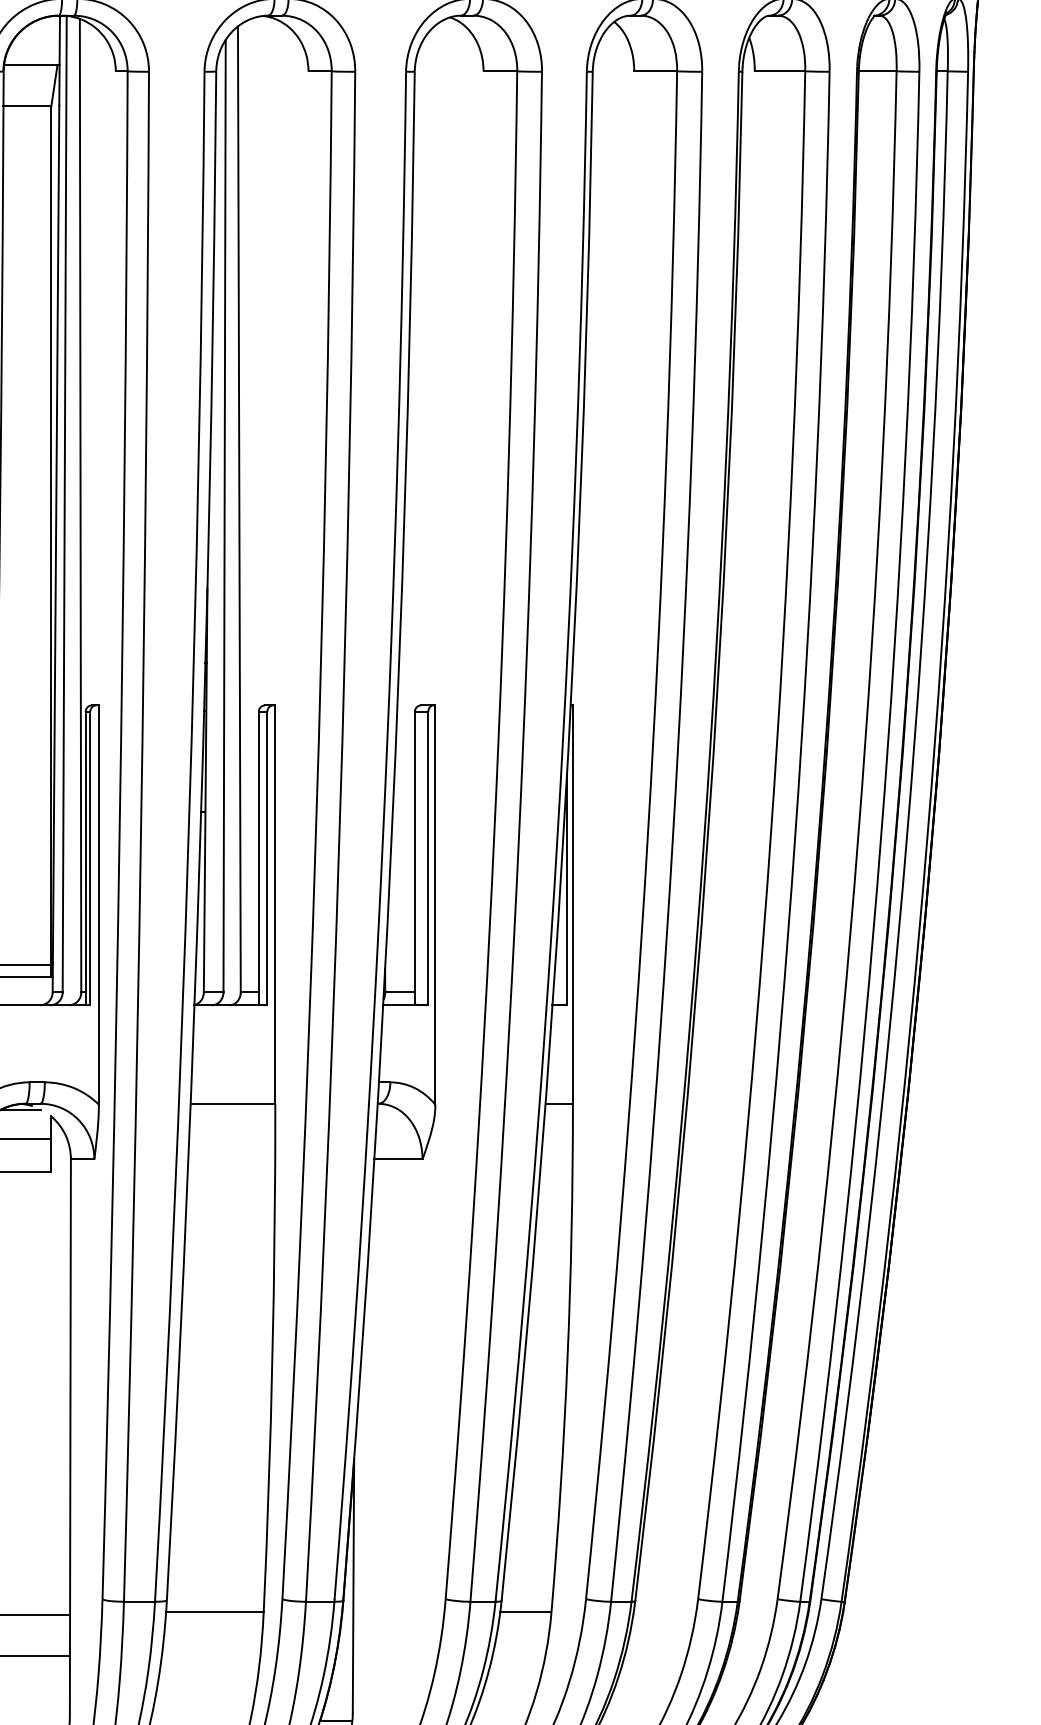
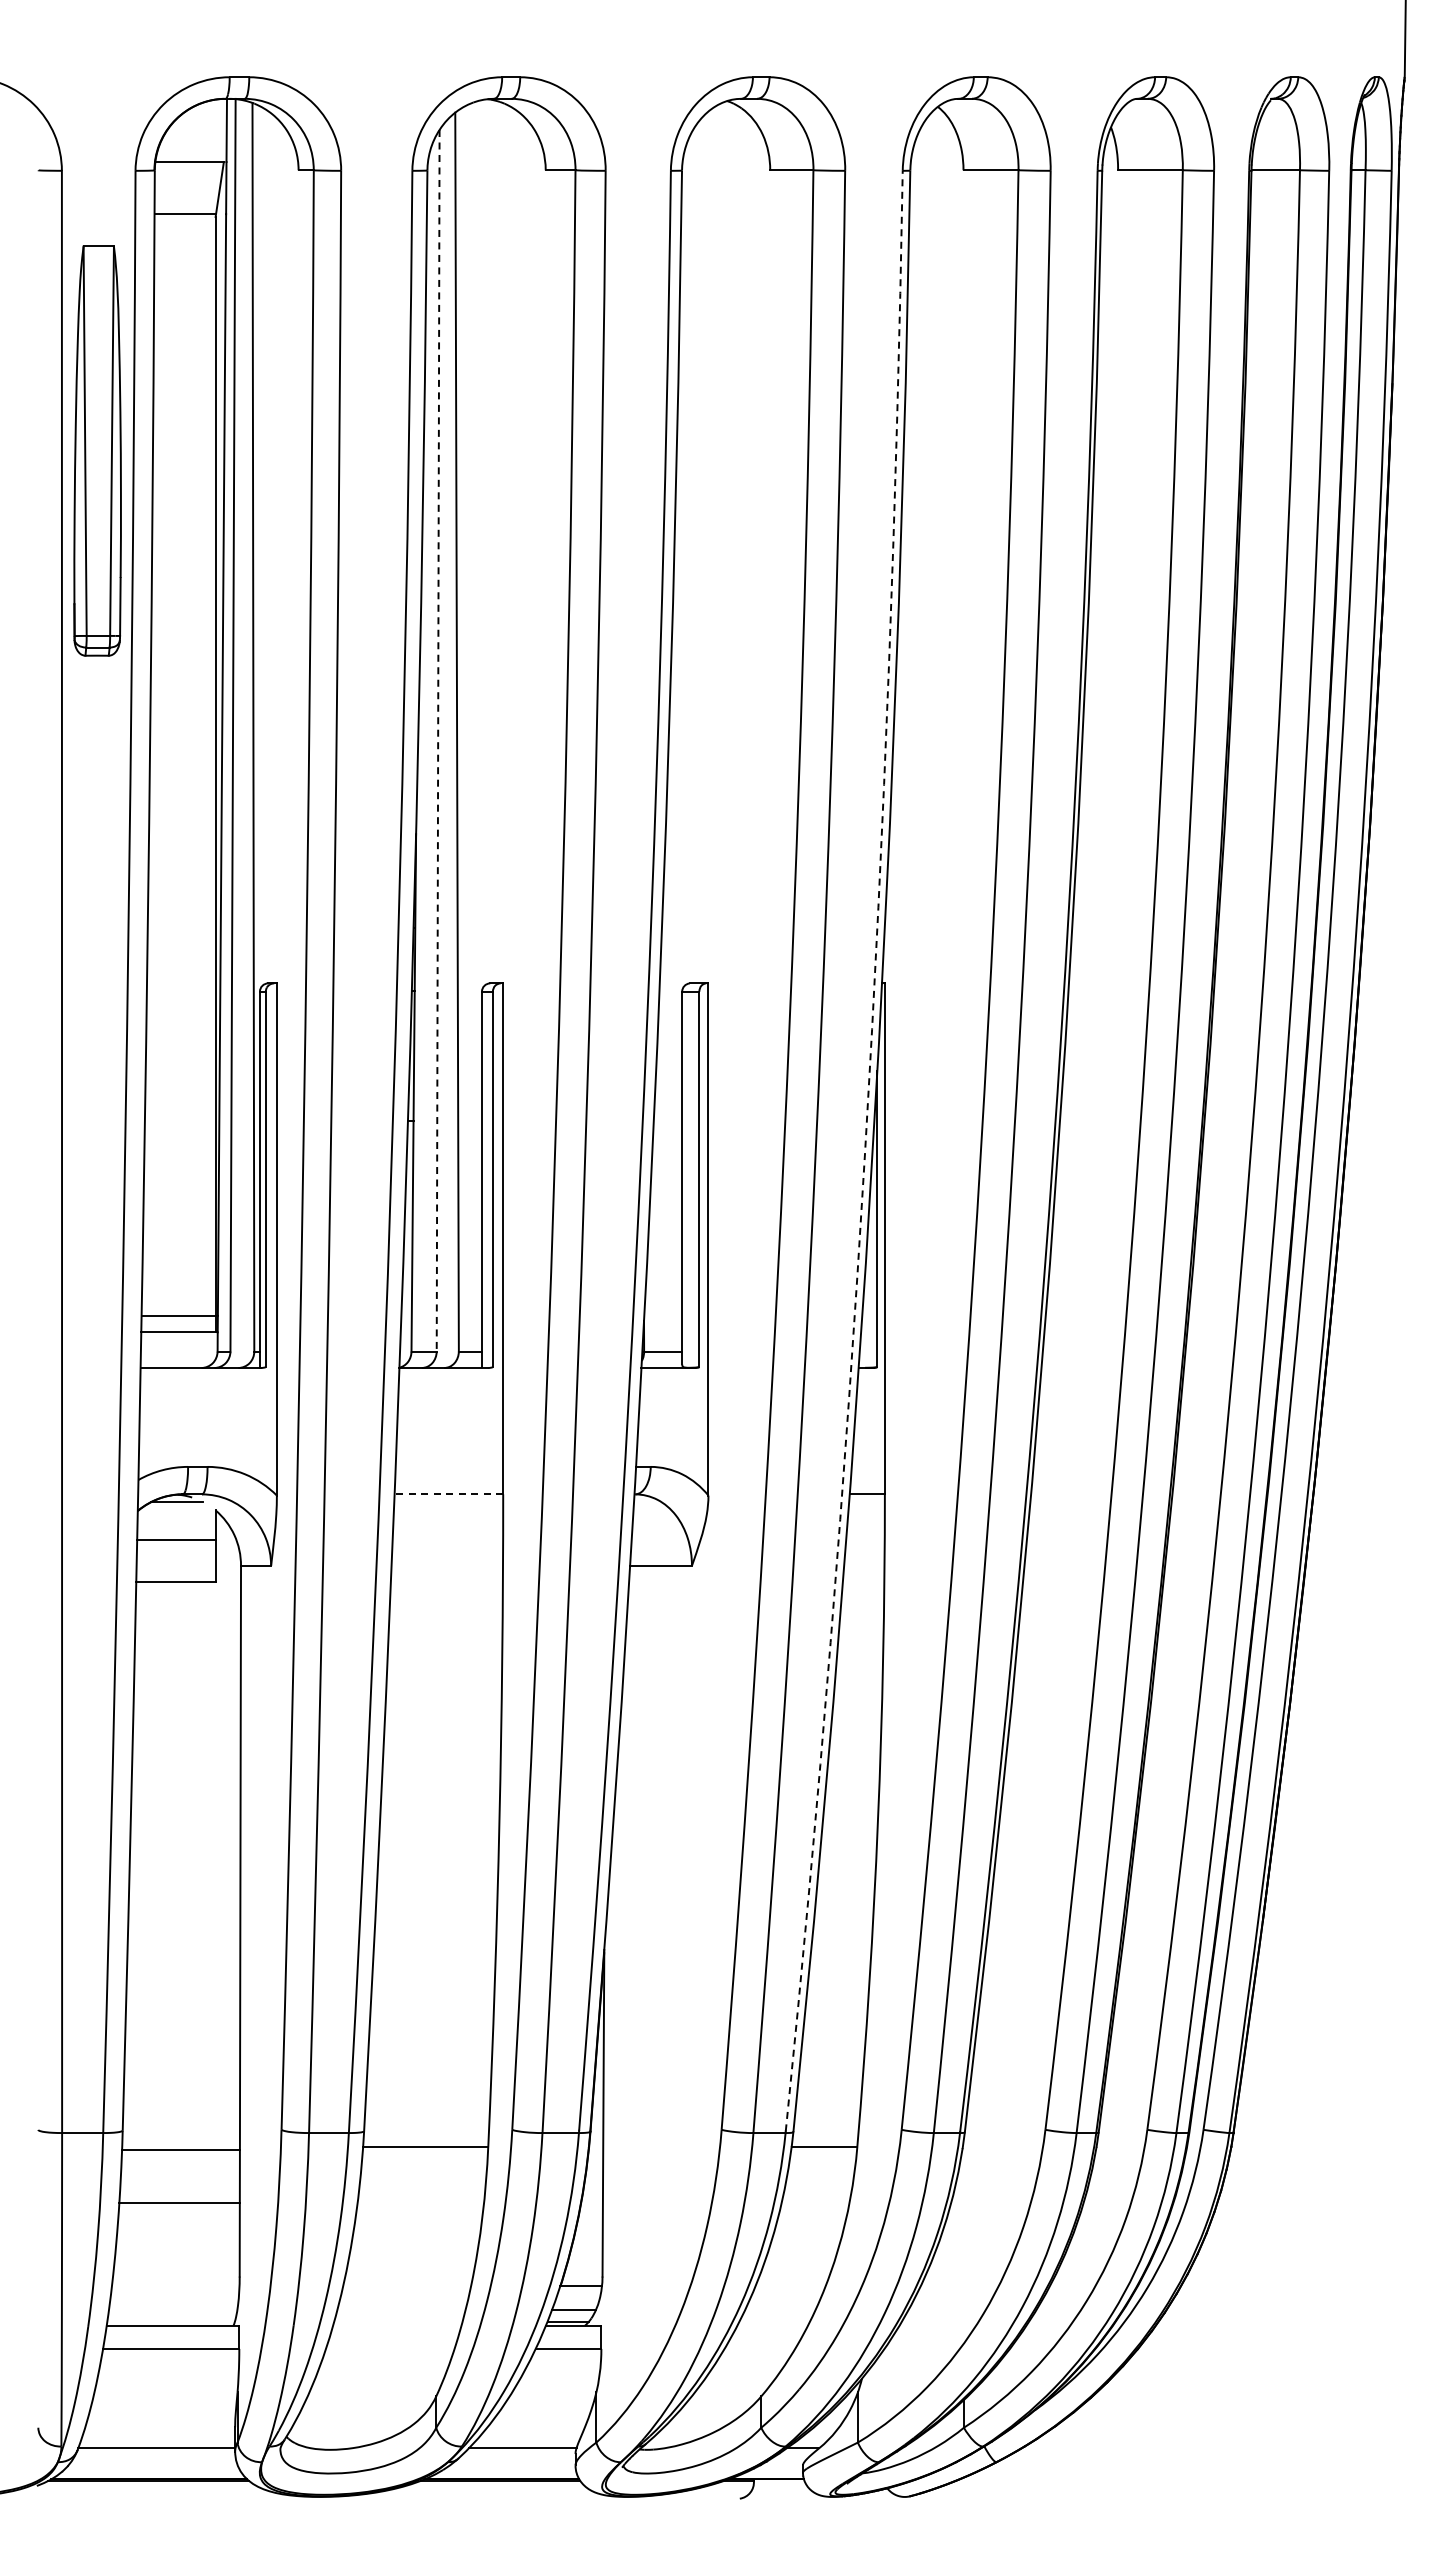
line: (224, 515) -> (438, 740), solid -> dashed
arc: (557, 837) -> (865, 1152), solid -> dashed
line: (232, 1103) -> (448, 1494), solid -> dashed

